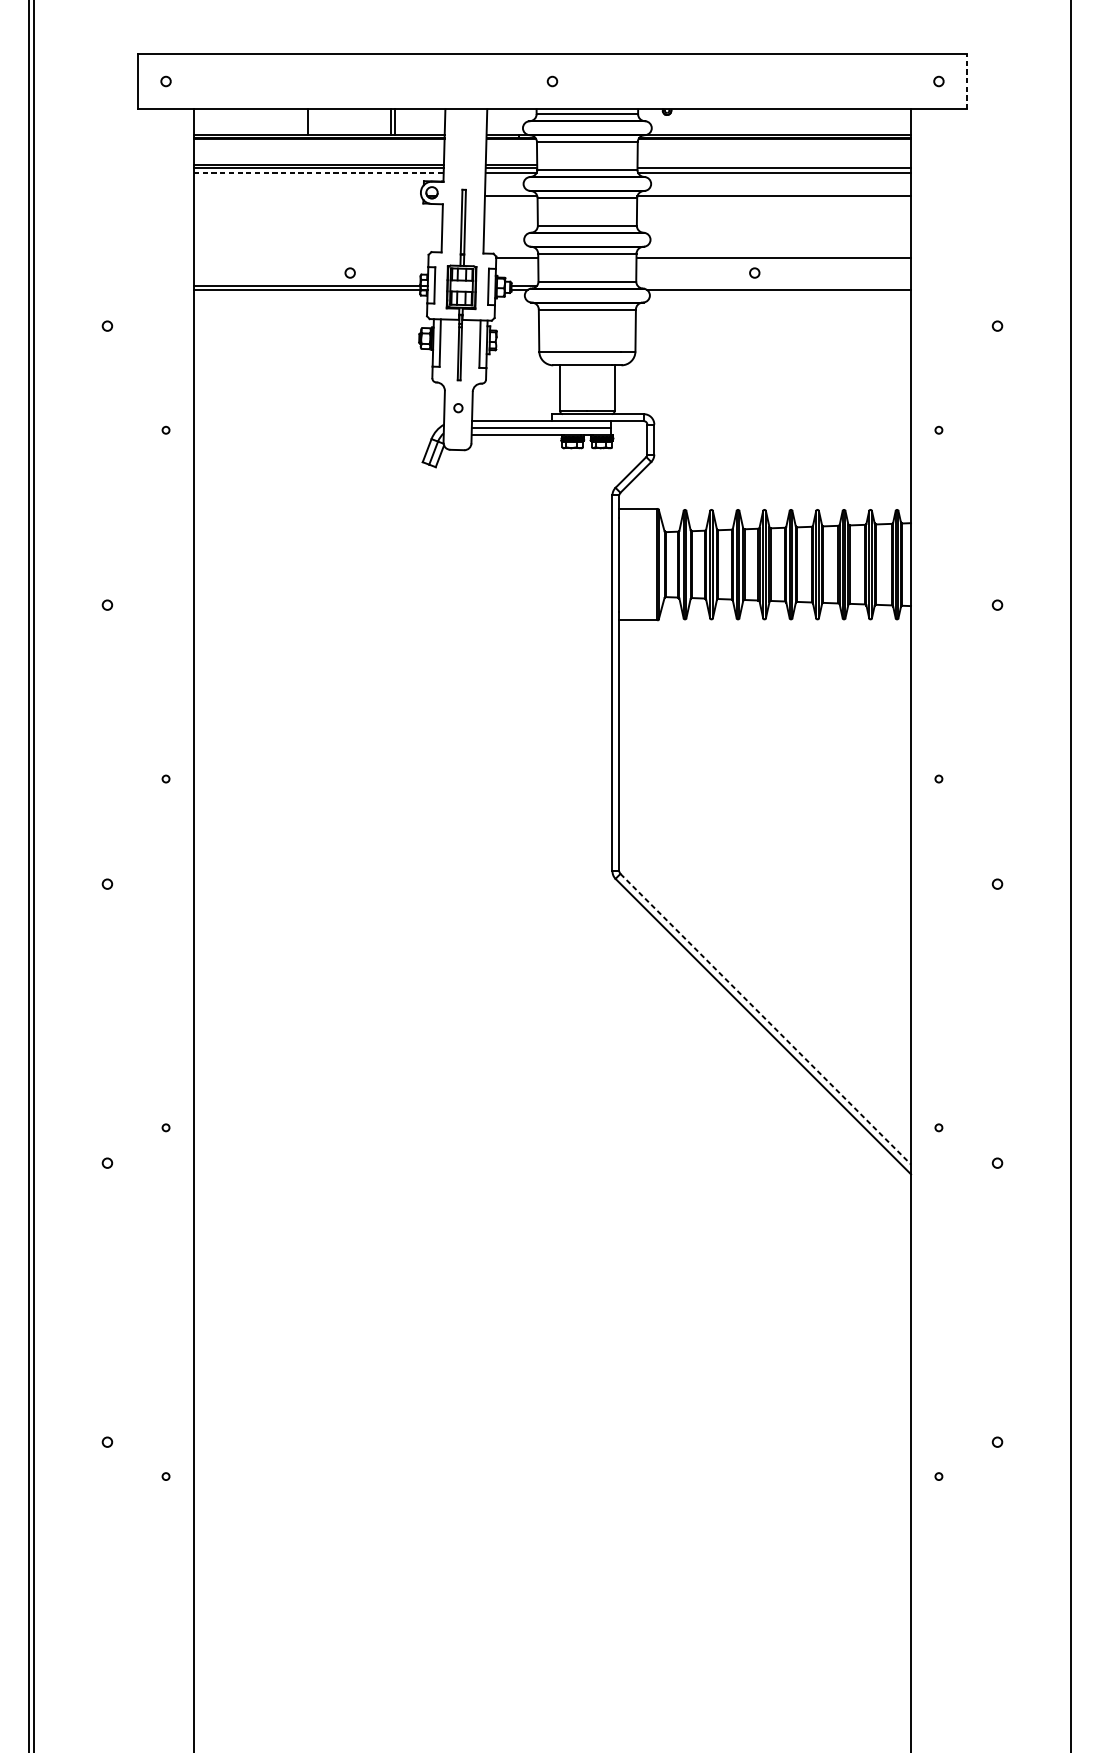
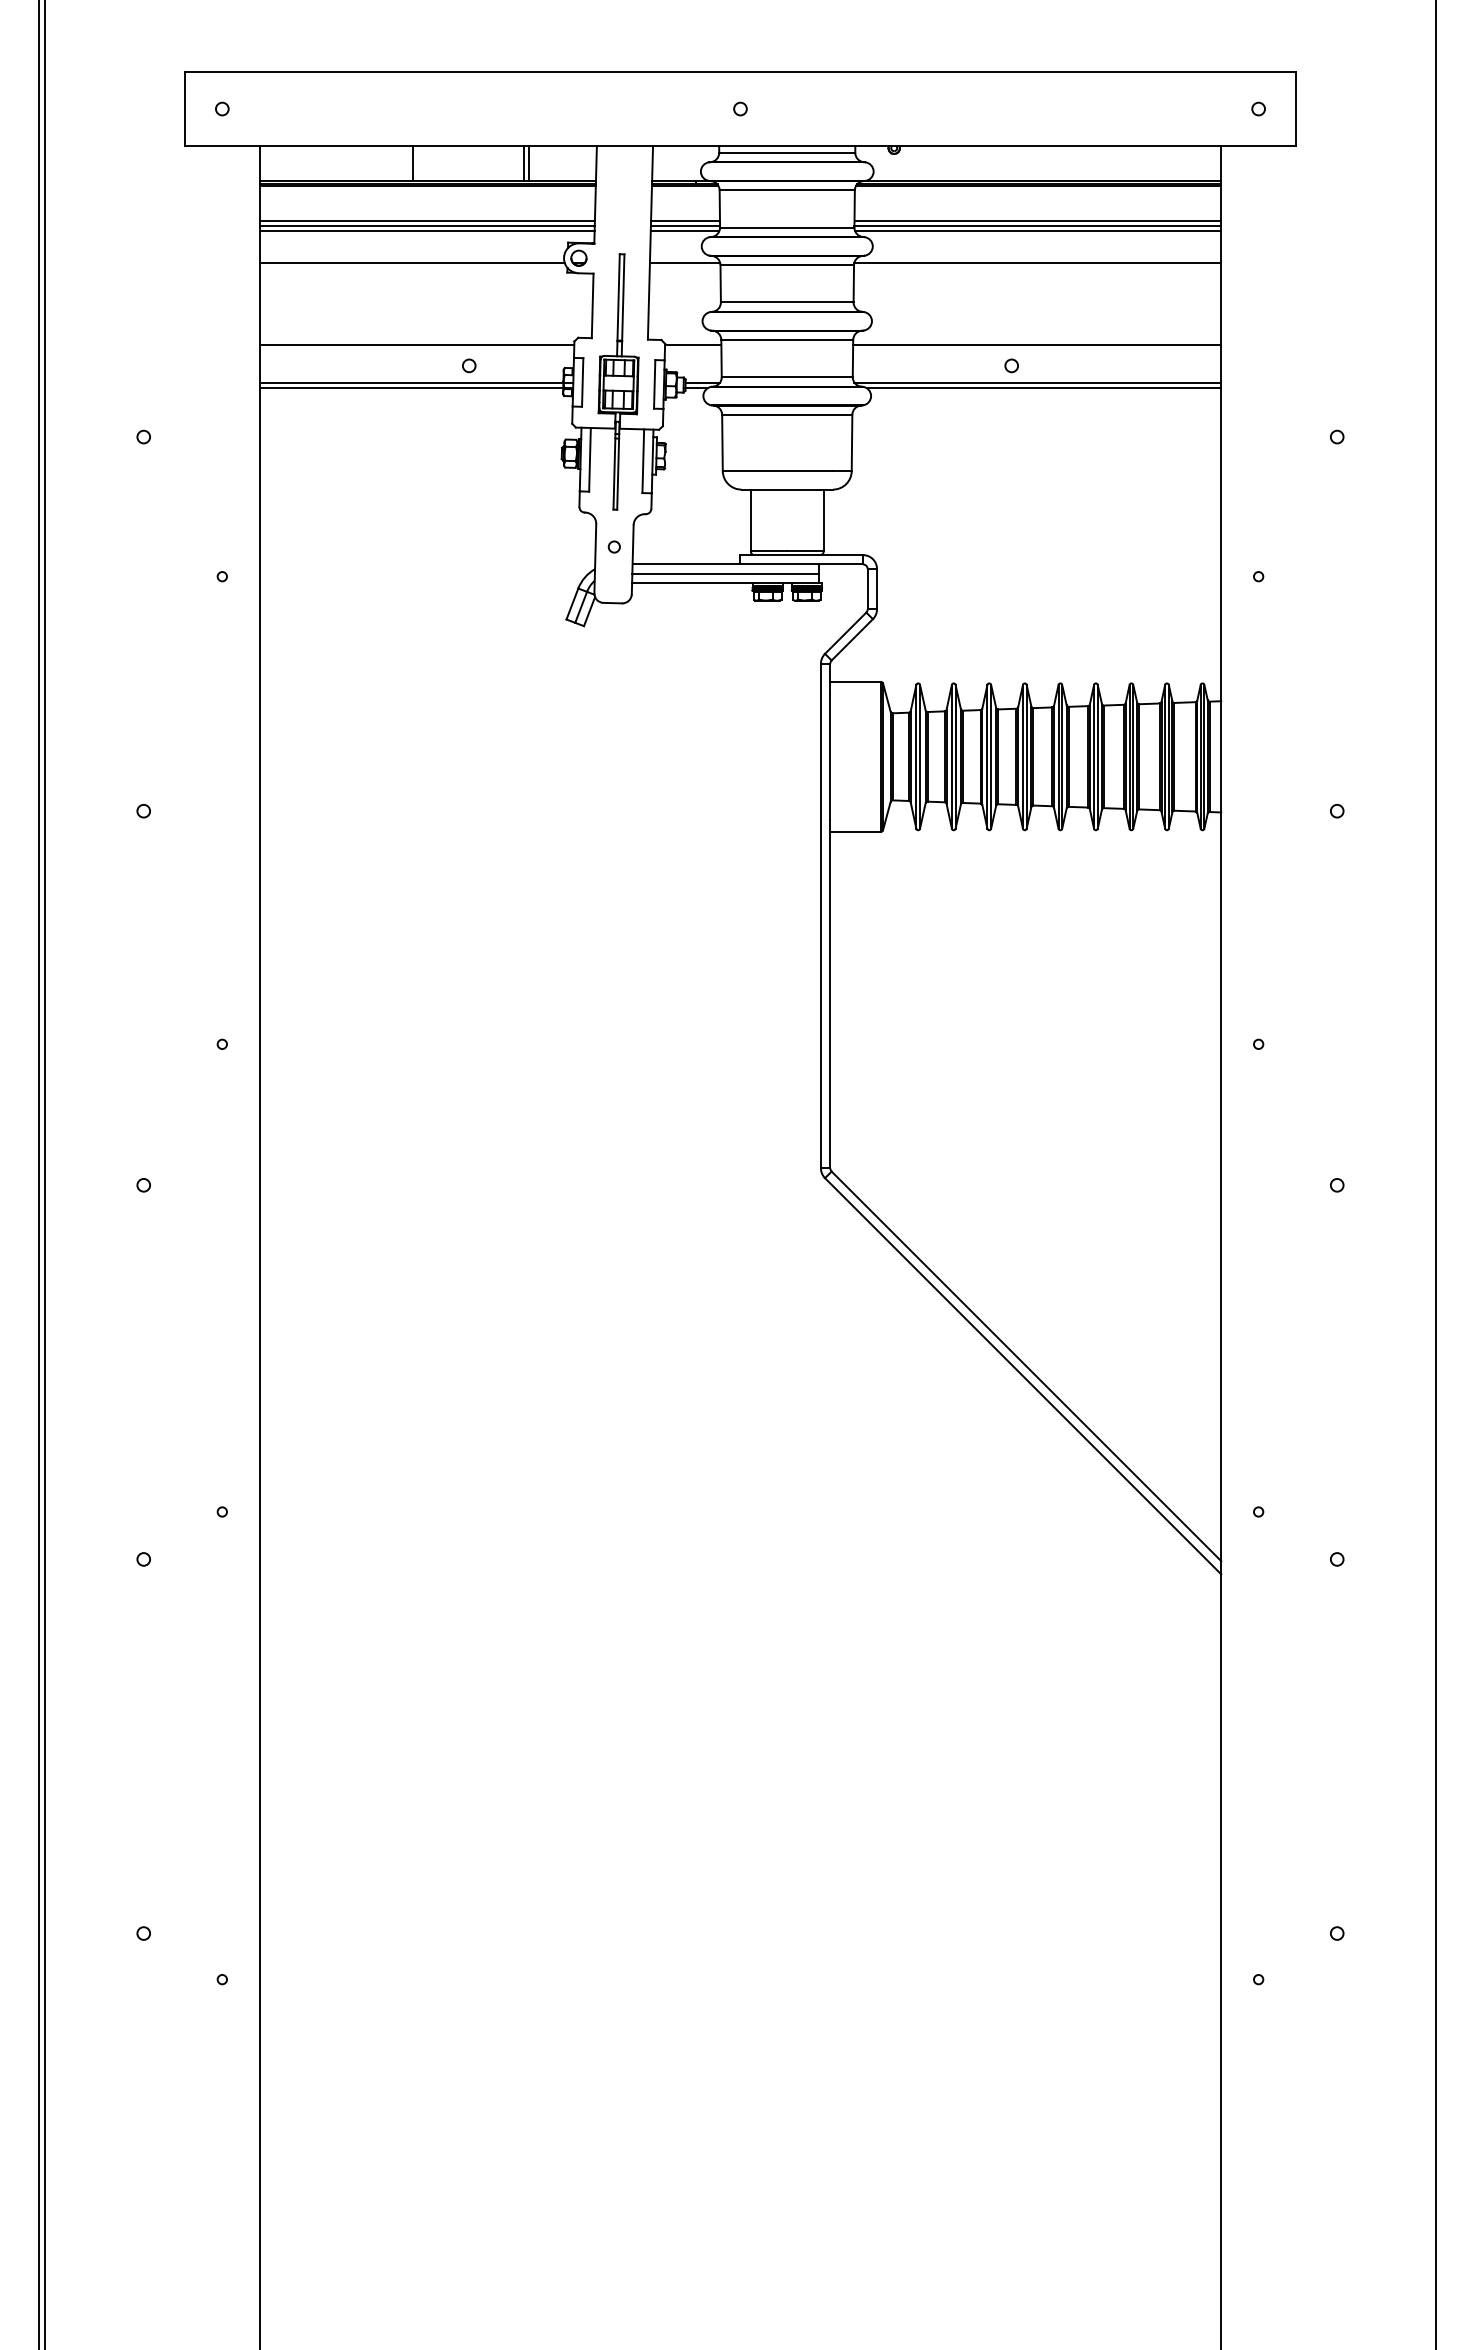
line: (967, 81) -> (1296, 108), dashed -> solid
line: (774, 164) -> (1037, 220), added
line: (319, 172) -> (427, 231), dashed -> solid
line: (307, 196) -> (411, 263), added
line: (310, 257) -> (416, 345), added
line: (774, 285) -> (1037, 382), added
line: (765, 1019) -> (1026, 1366), dashed -> solid

